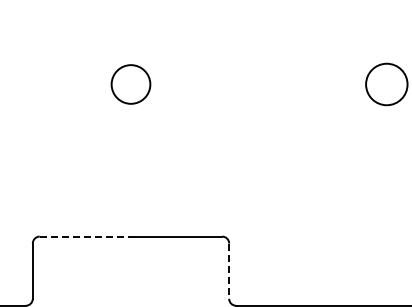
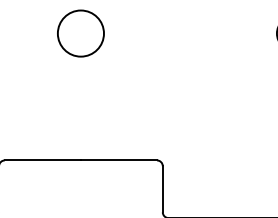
circle: (130, 84) -> (80, 33), size x1.43
line: (85, 236) -> (42, 160), dashed -> solid
line: (229, 271) -> (163, 189), dashed -> solid

